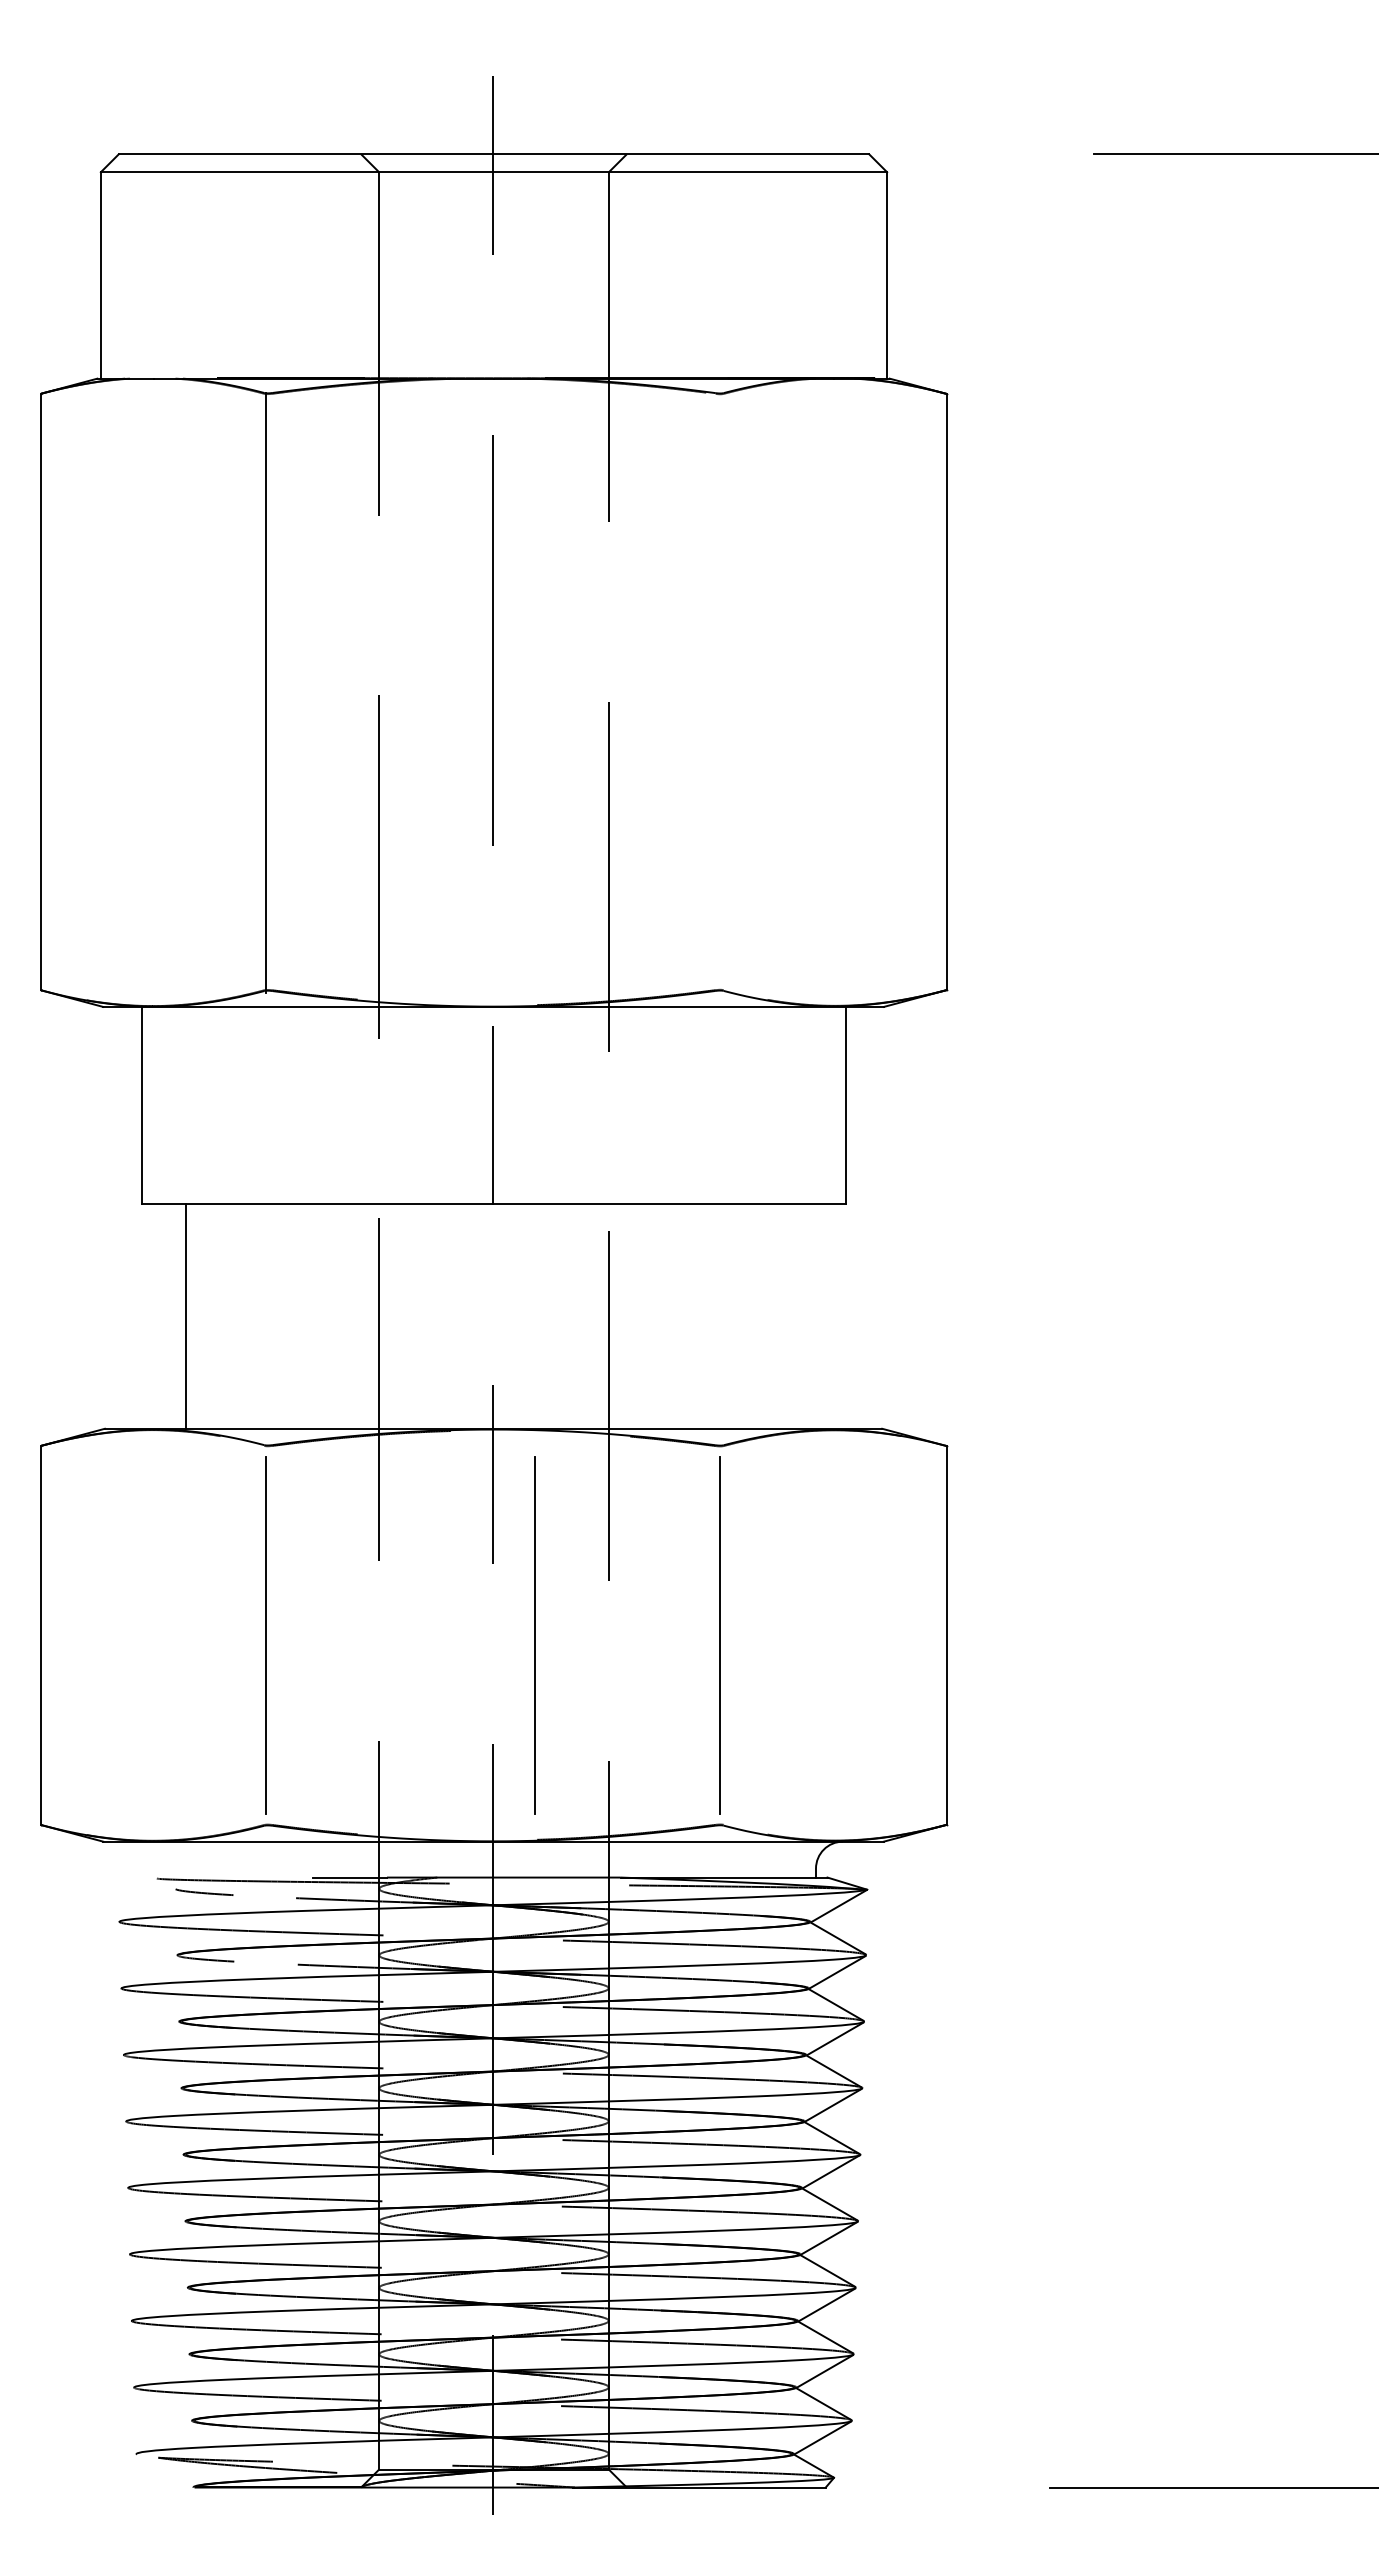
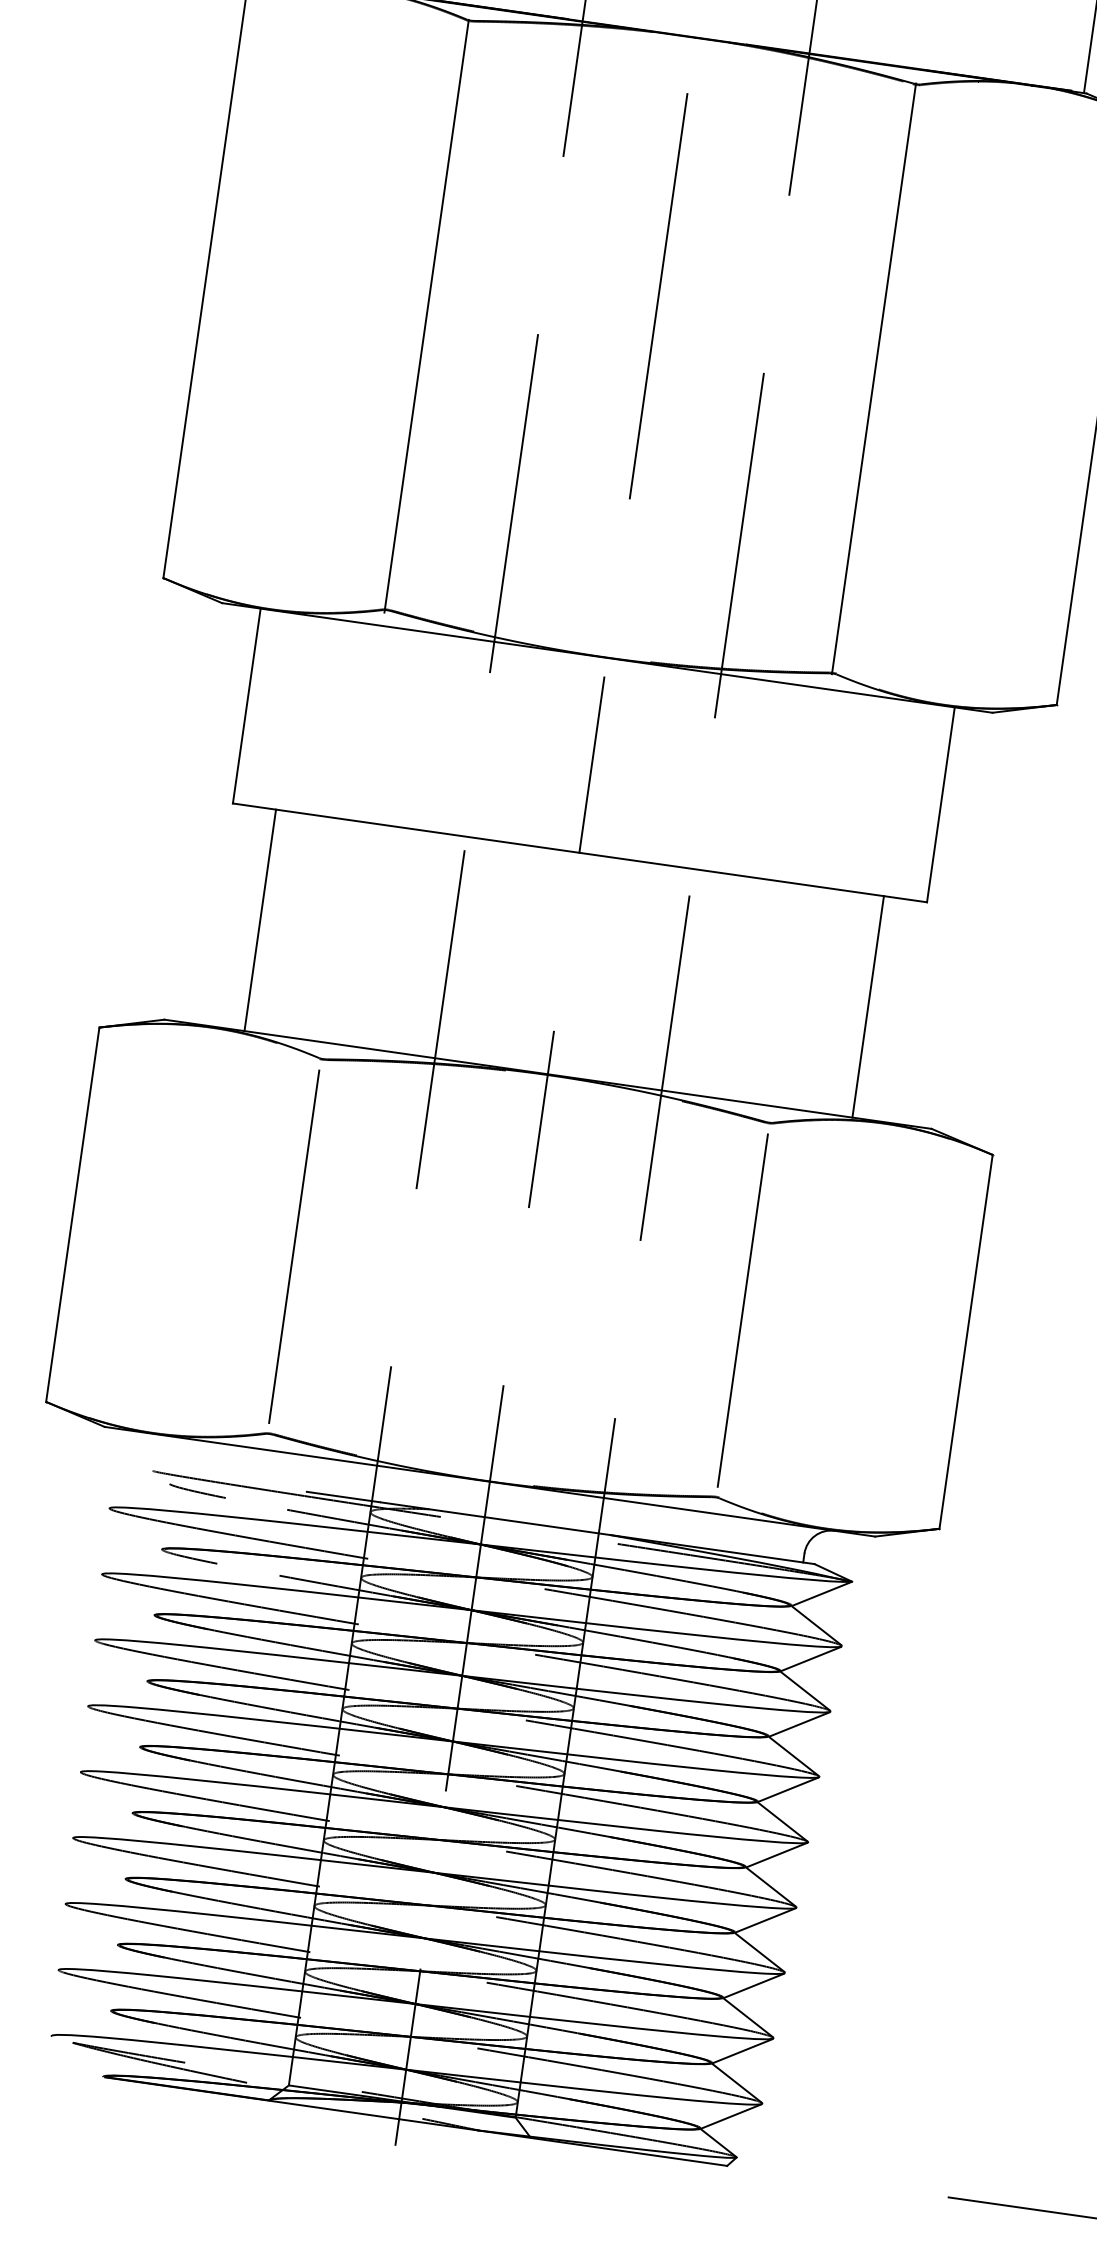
line: (719, 691) -> (874, 378), added
line: (801, 1316) -> (867, 1006), added
line: (534, 1635) -> (559, 1284), removed

